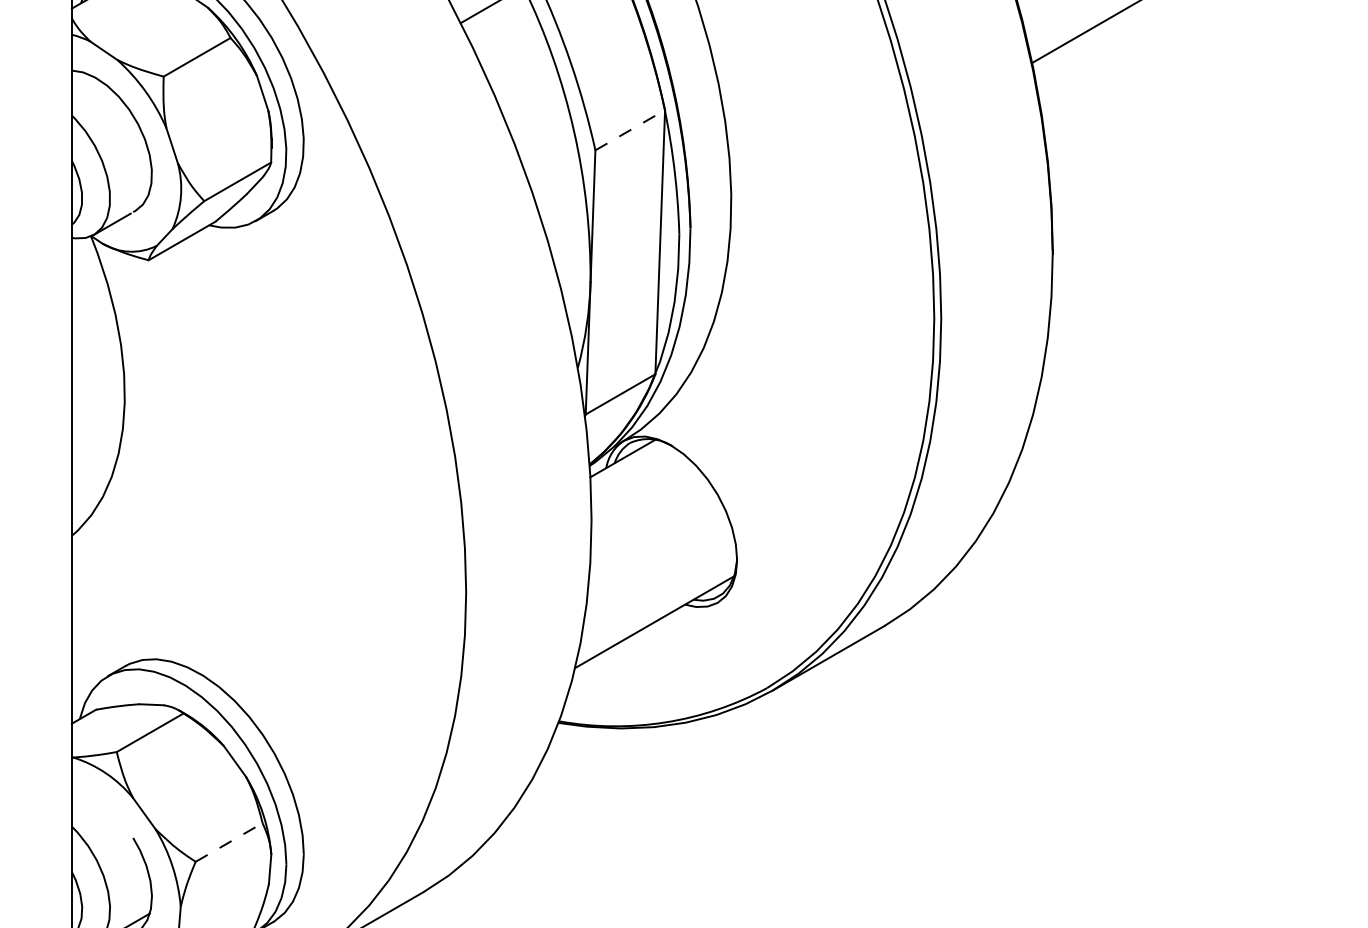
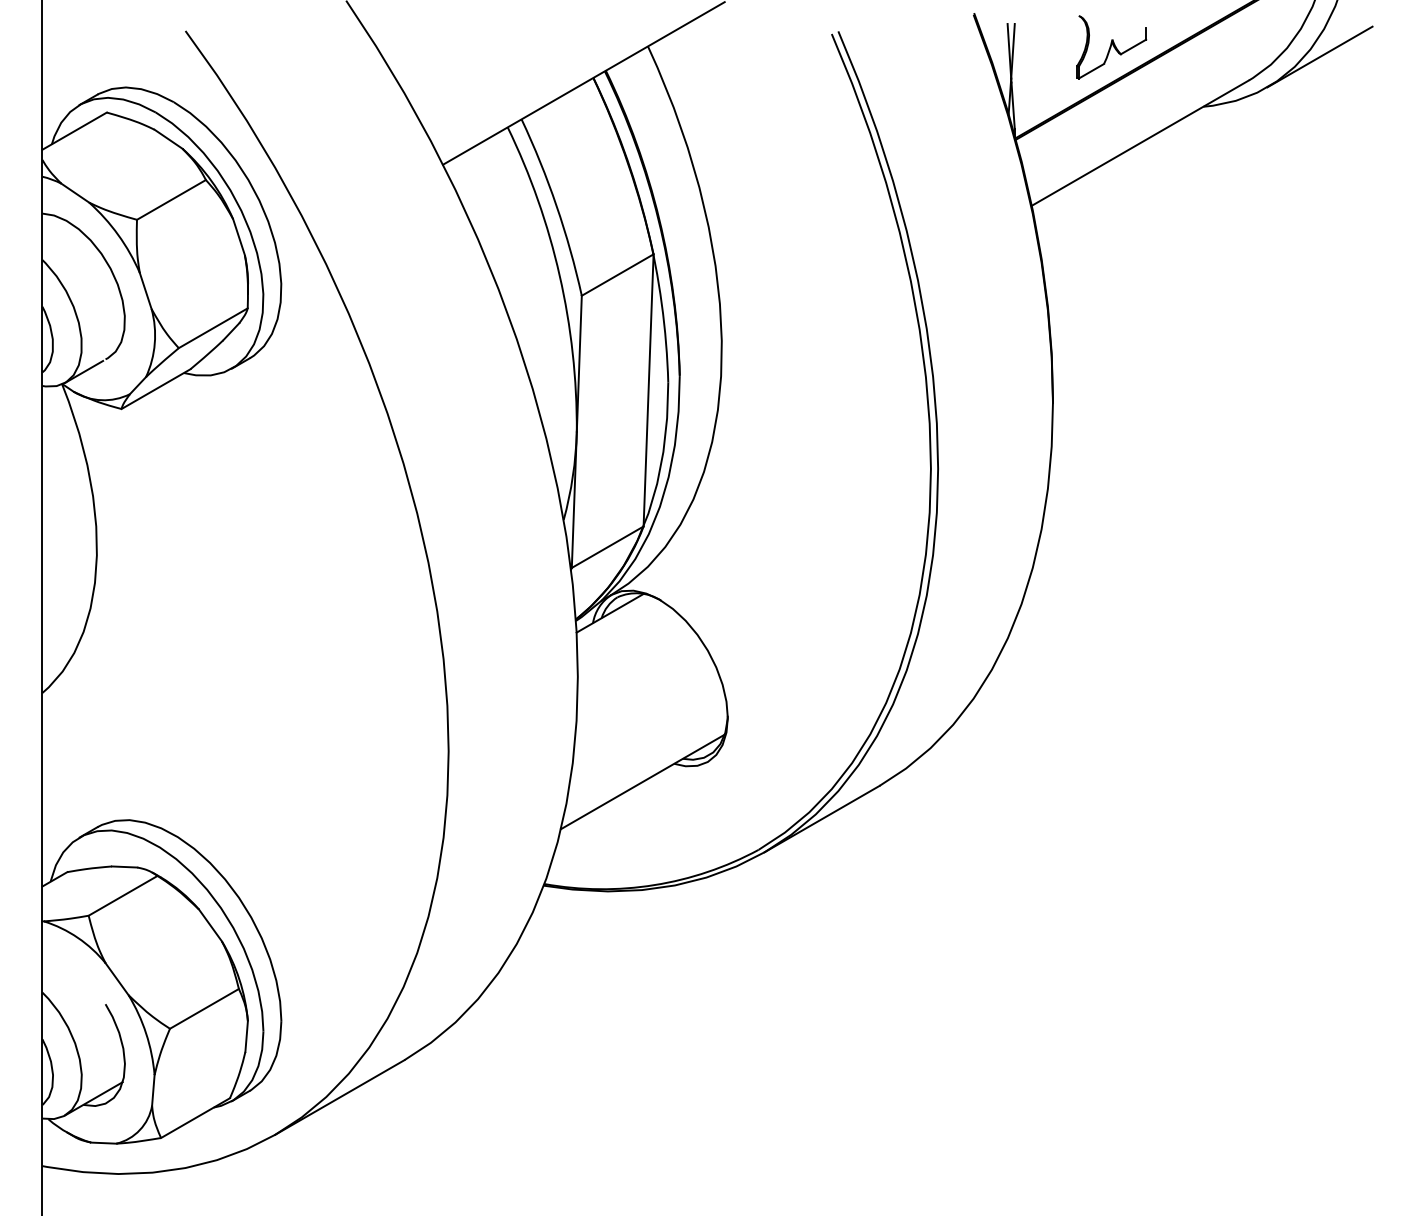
line: (631, 129) -> (618, 274), dashed -> solid
line: (229, 842) -> (204, 1008), dashed -> solid

